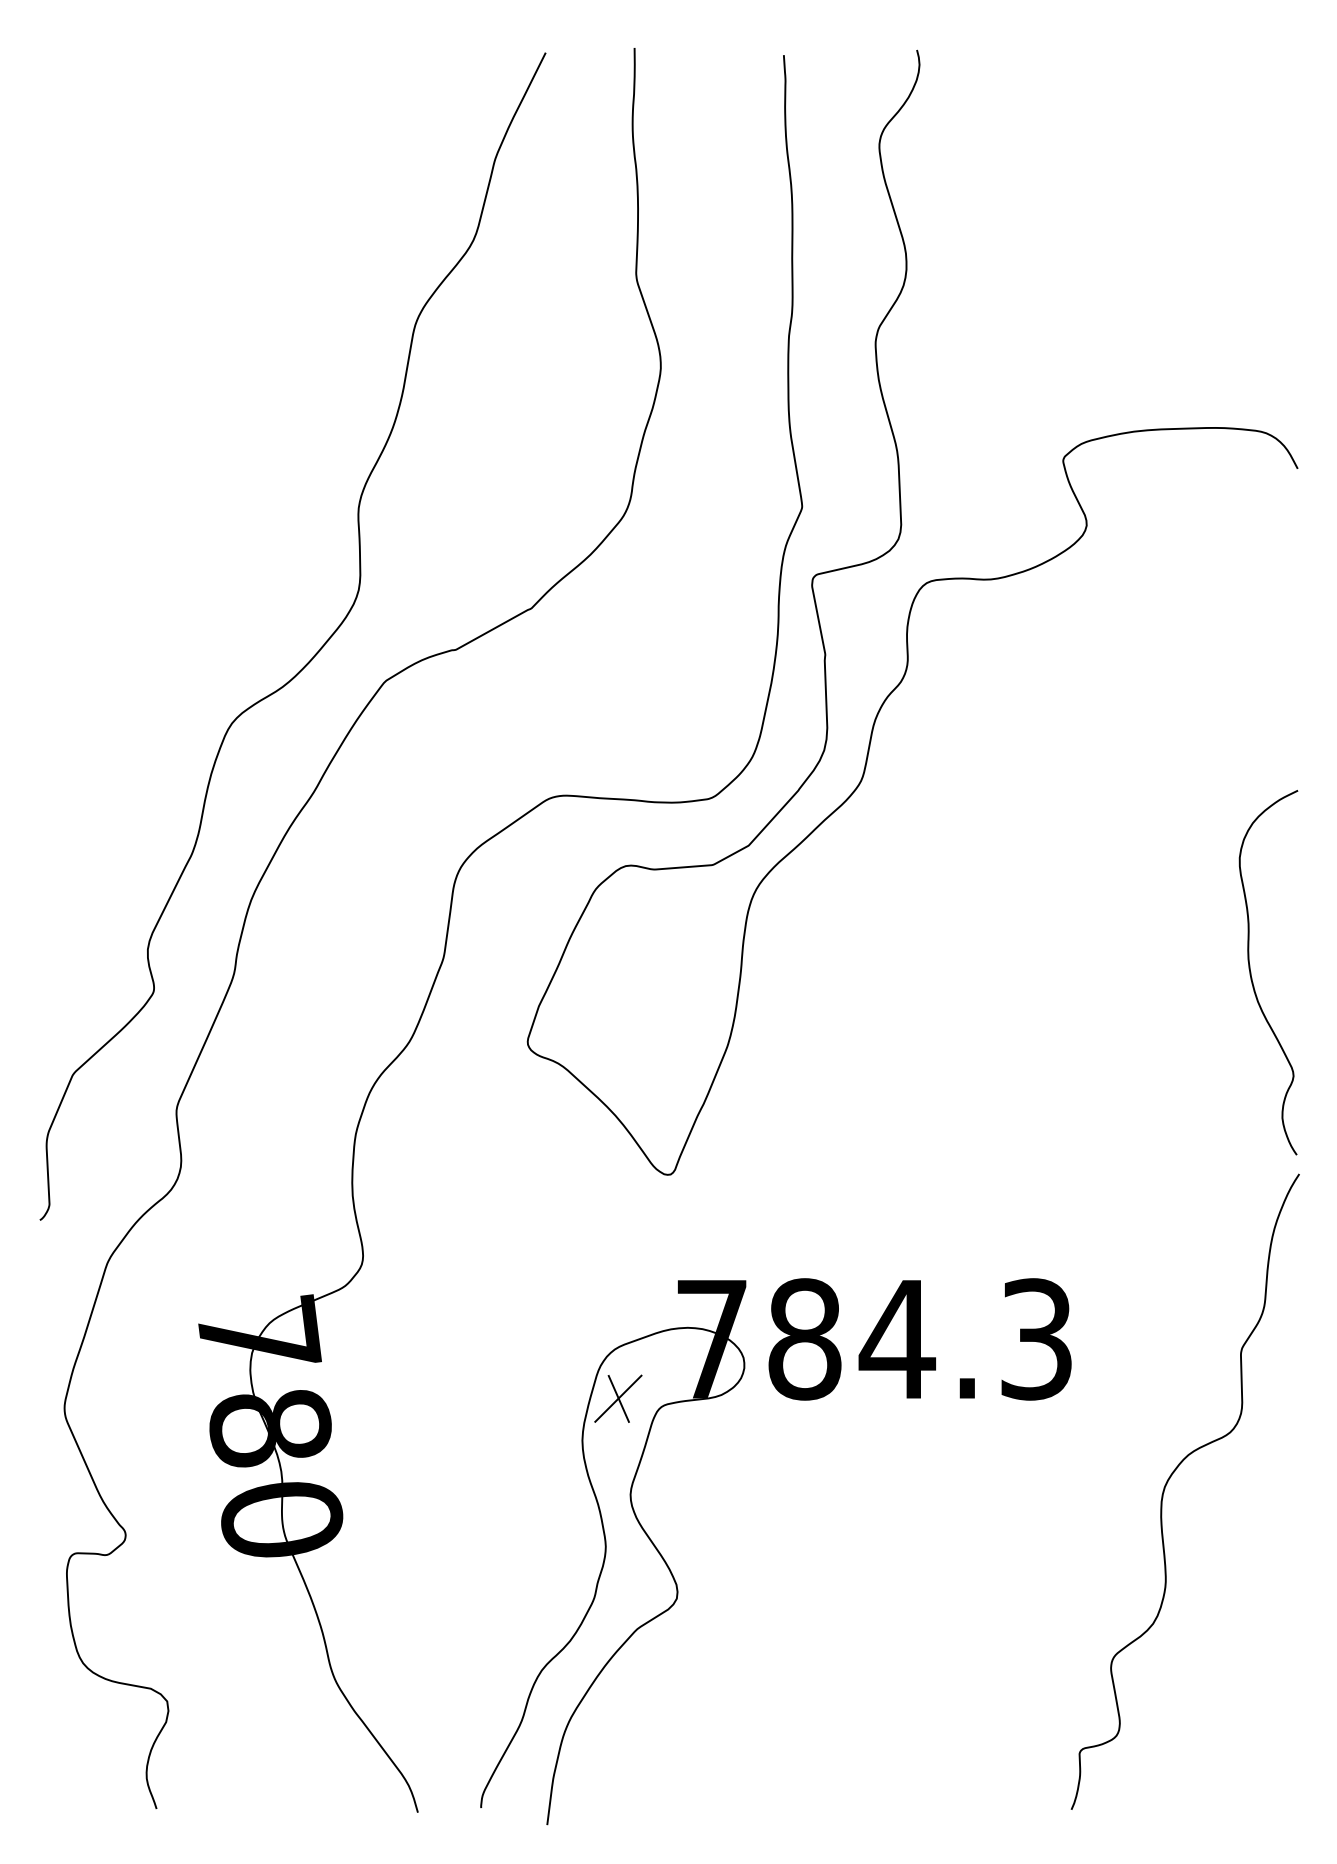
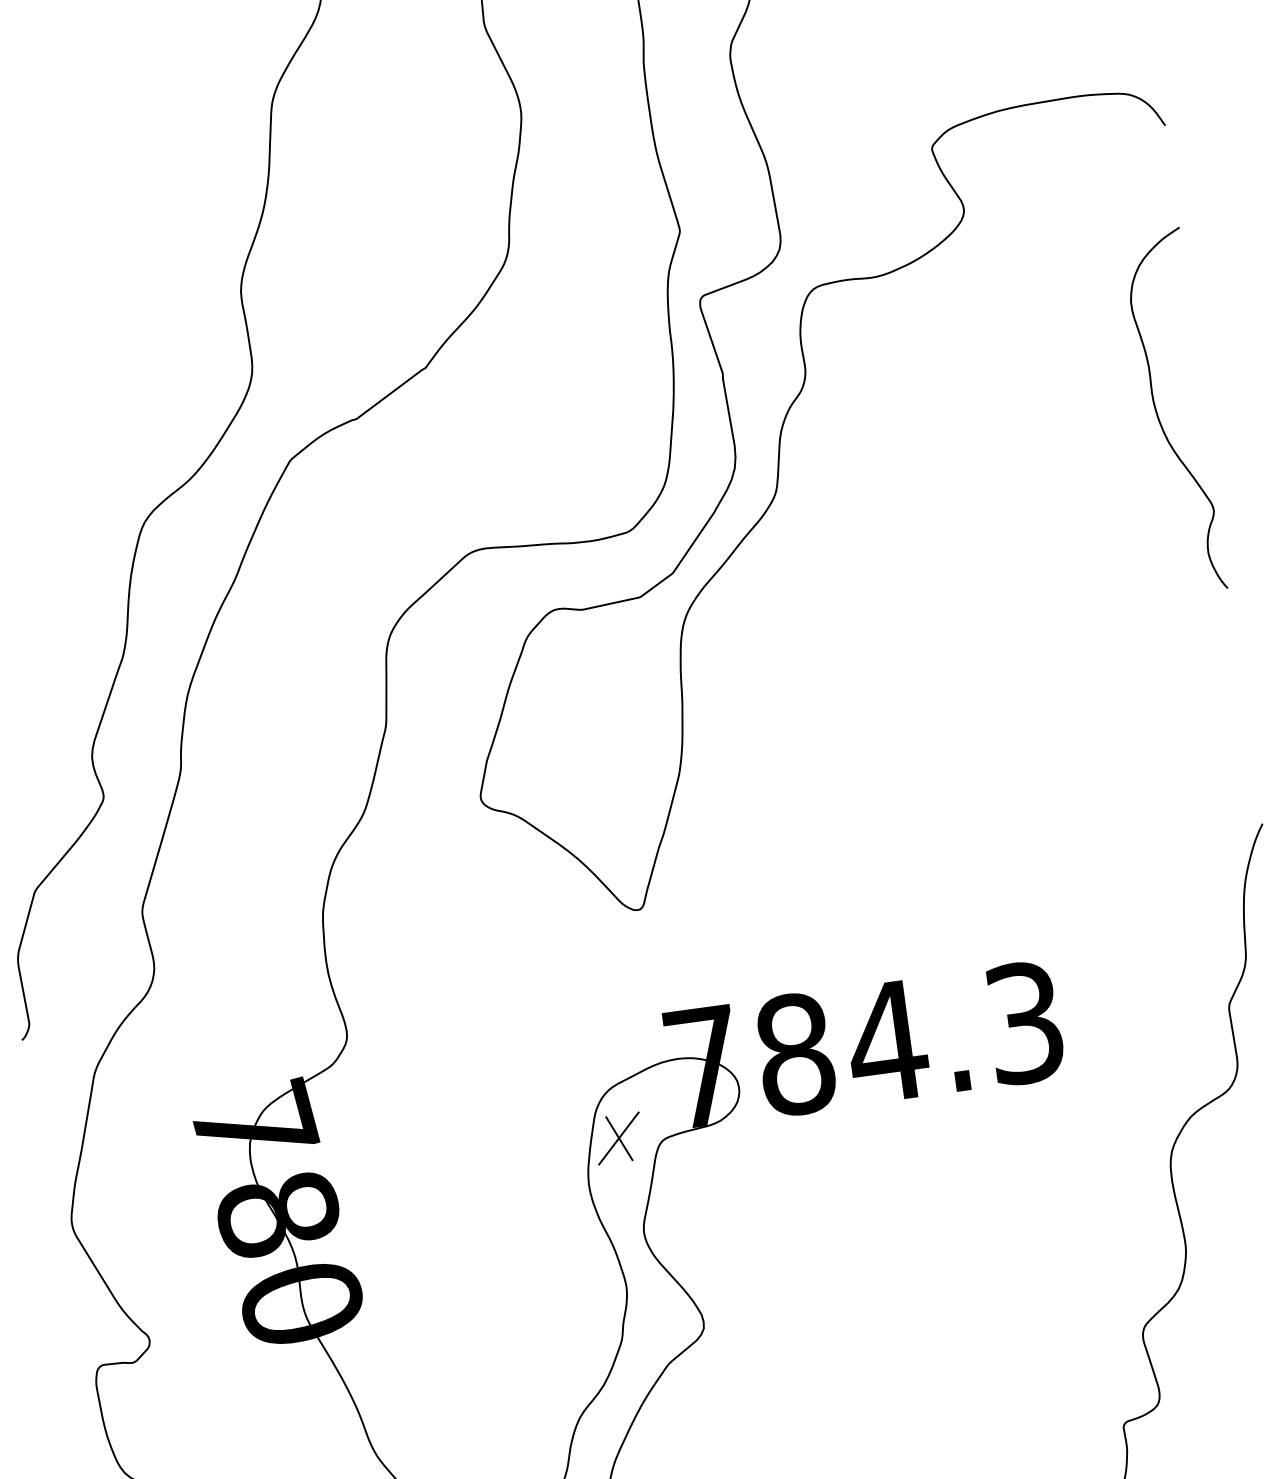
curve: (1252, 977) -> (1159, 418), moved

